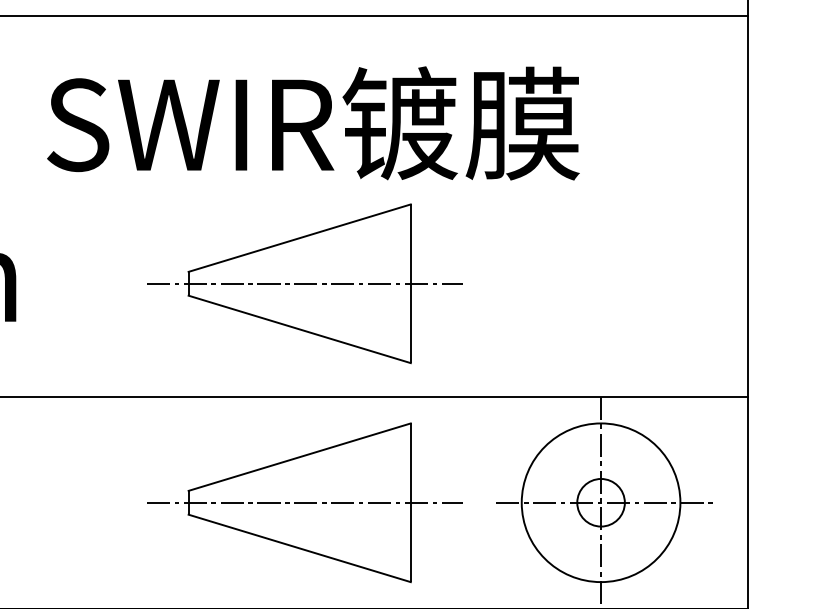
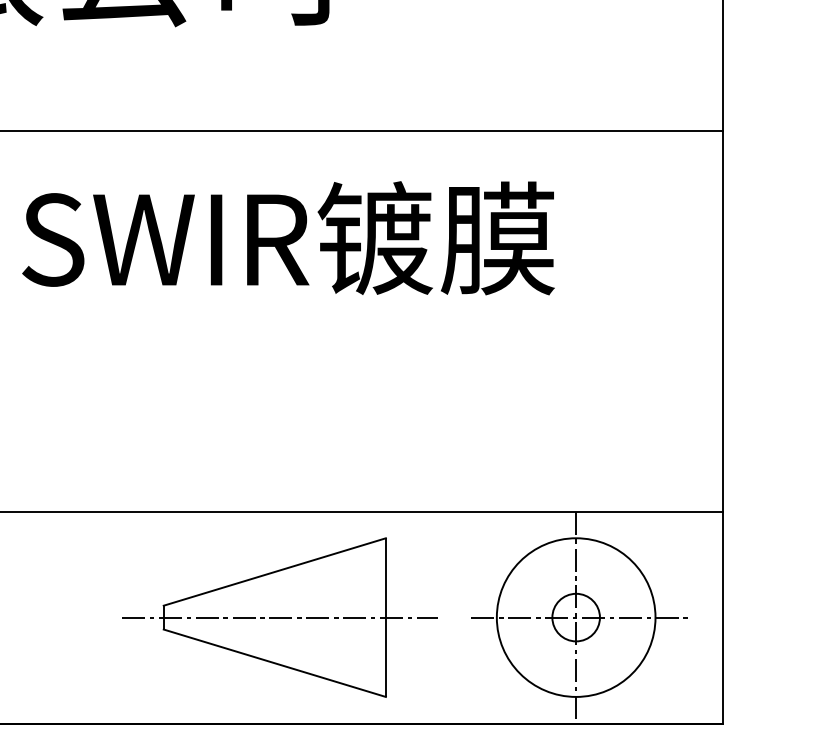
part: (304, 283) -> (279, 398), removed

